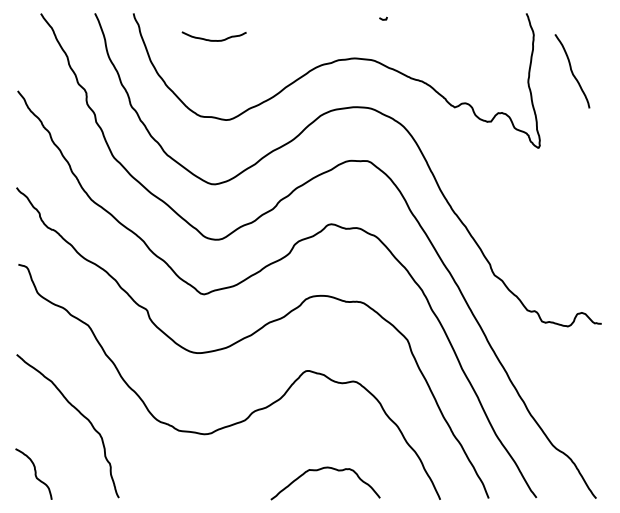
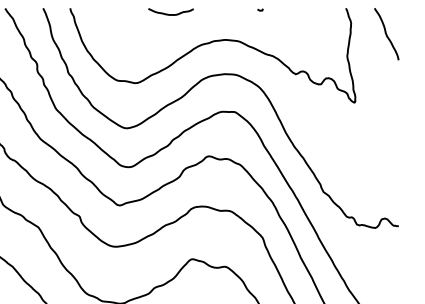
curve: (382, 18) -> (259, 9), moved
curve: (211, 39) -> (169, 13), moved
curve: (572, 71) -> (386, 34), moved

